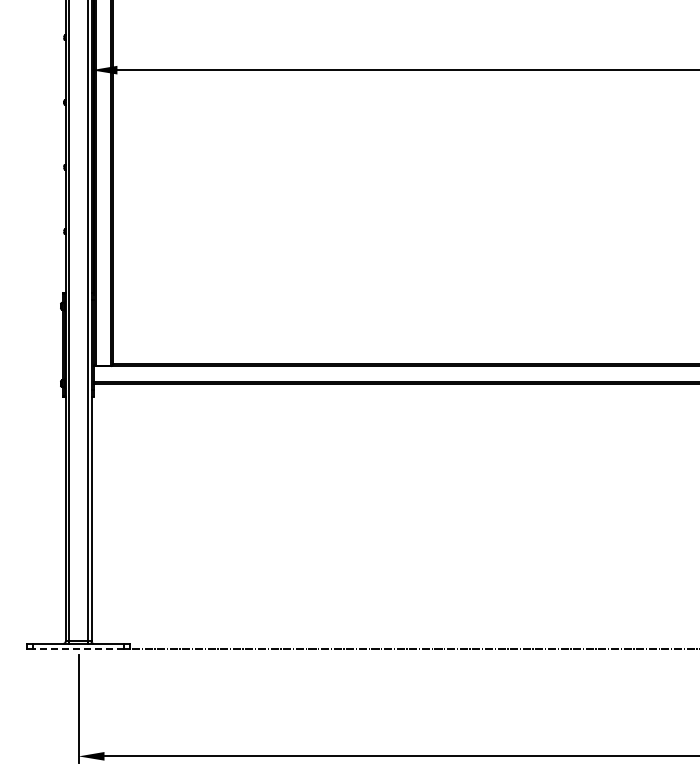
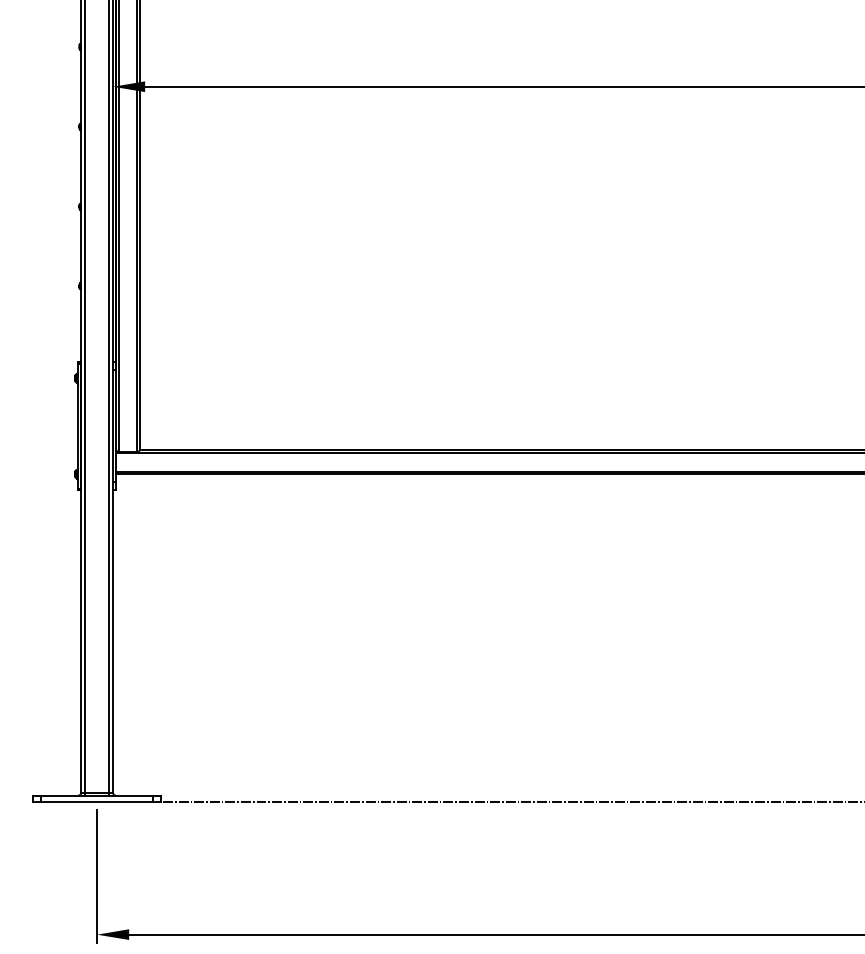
line: (78, 648) -> (97, 801), dashed -> solid

